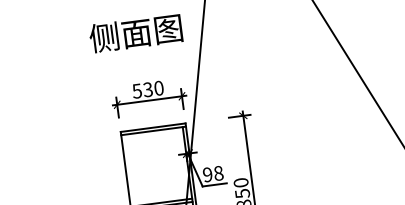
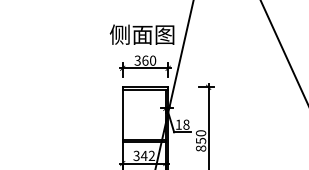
text: (135, 33) -> (141, 34), moved
text: (142, 90) -> (141, 60), 530 -> 360
text: (207, 174) -> (178, 124), 98 -> 18

